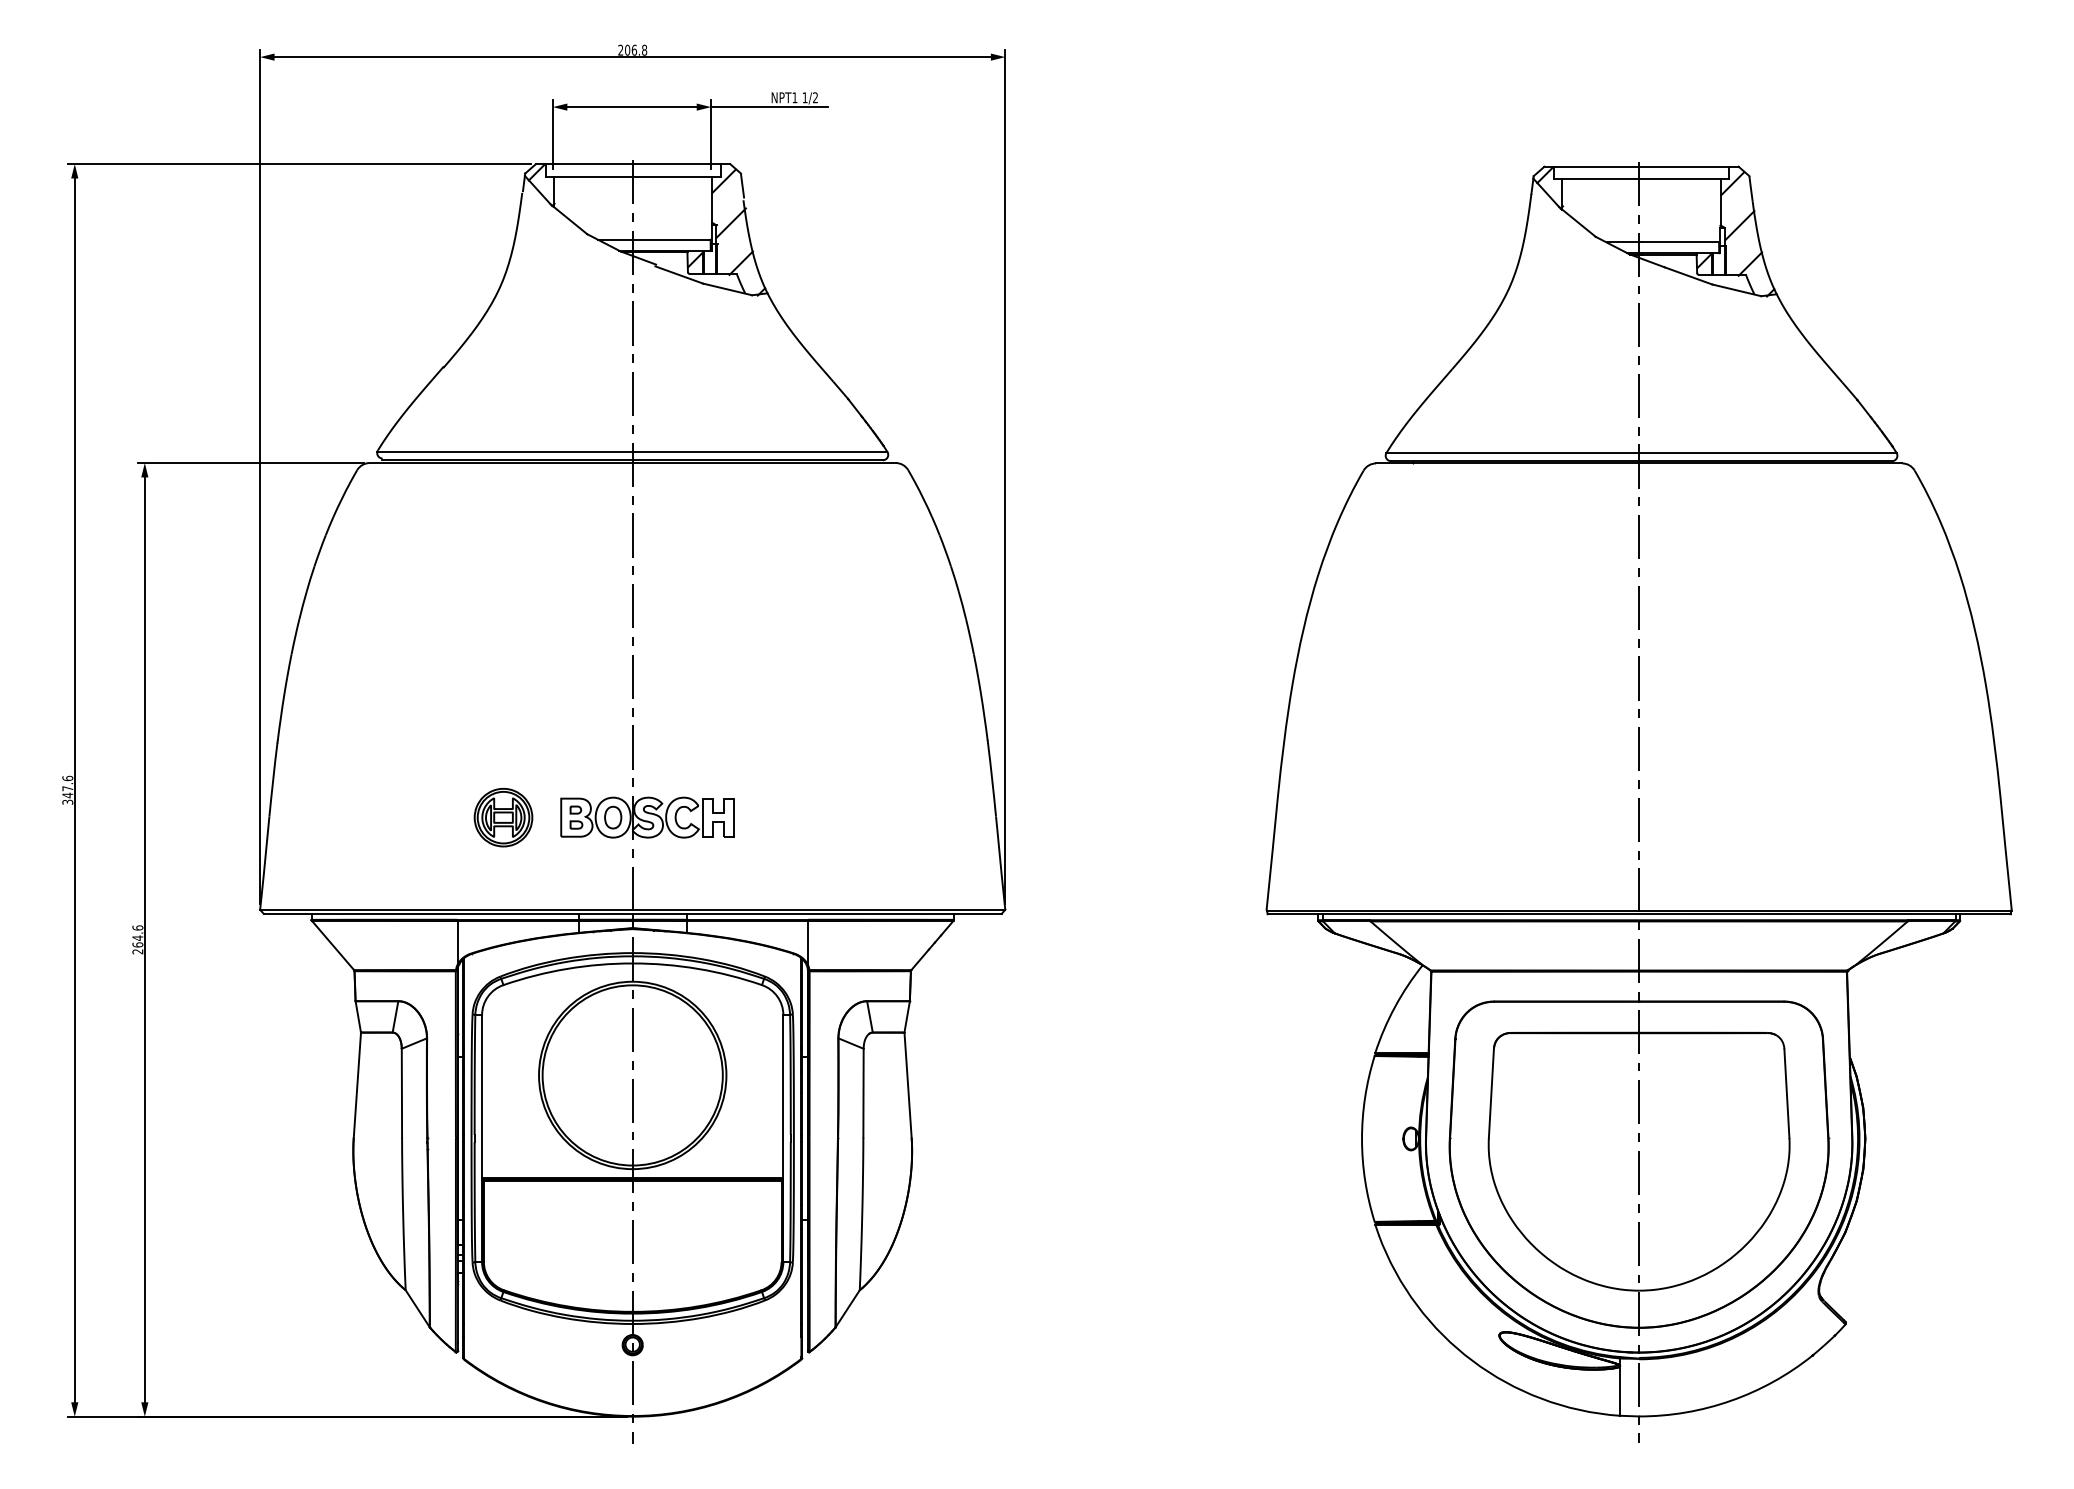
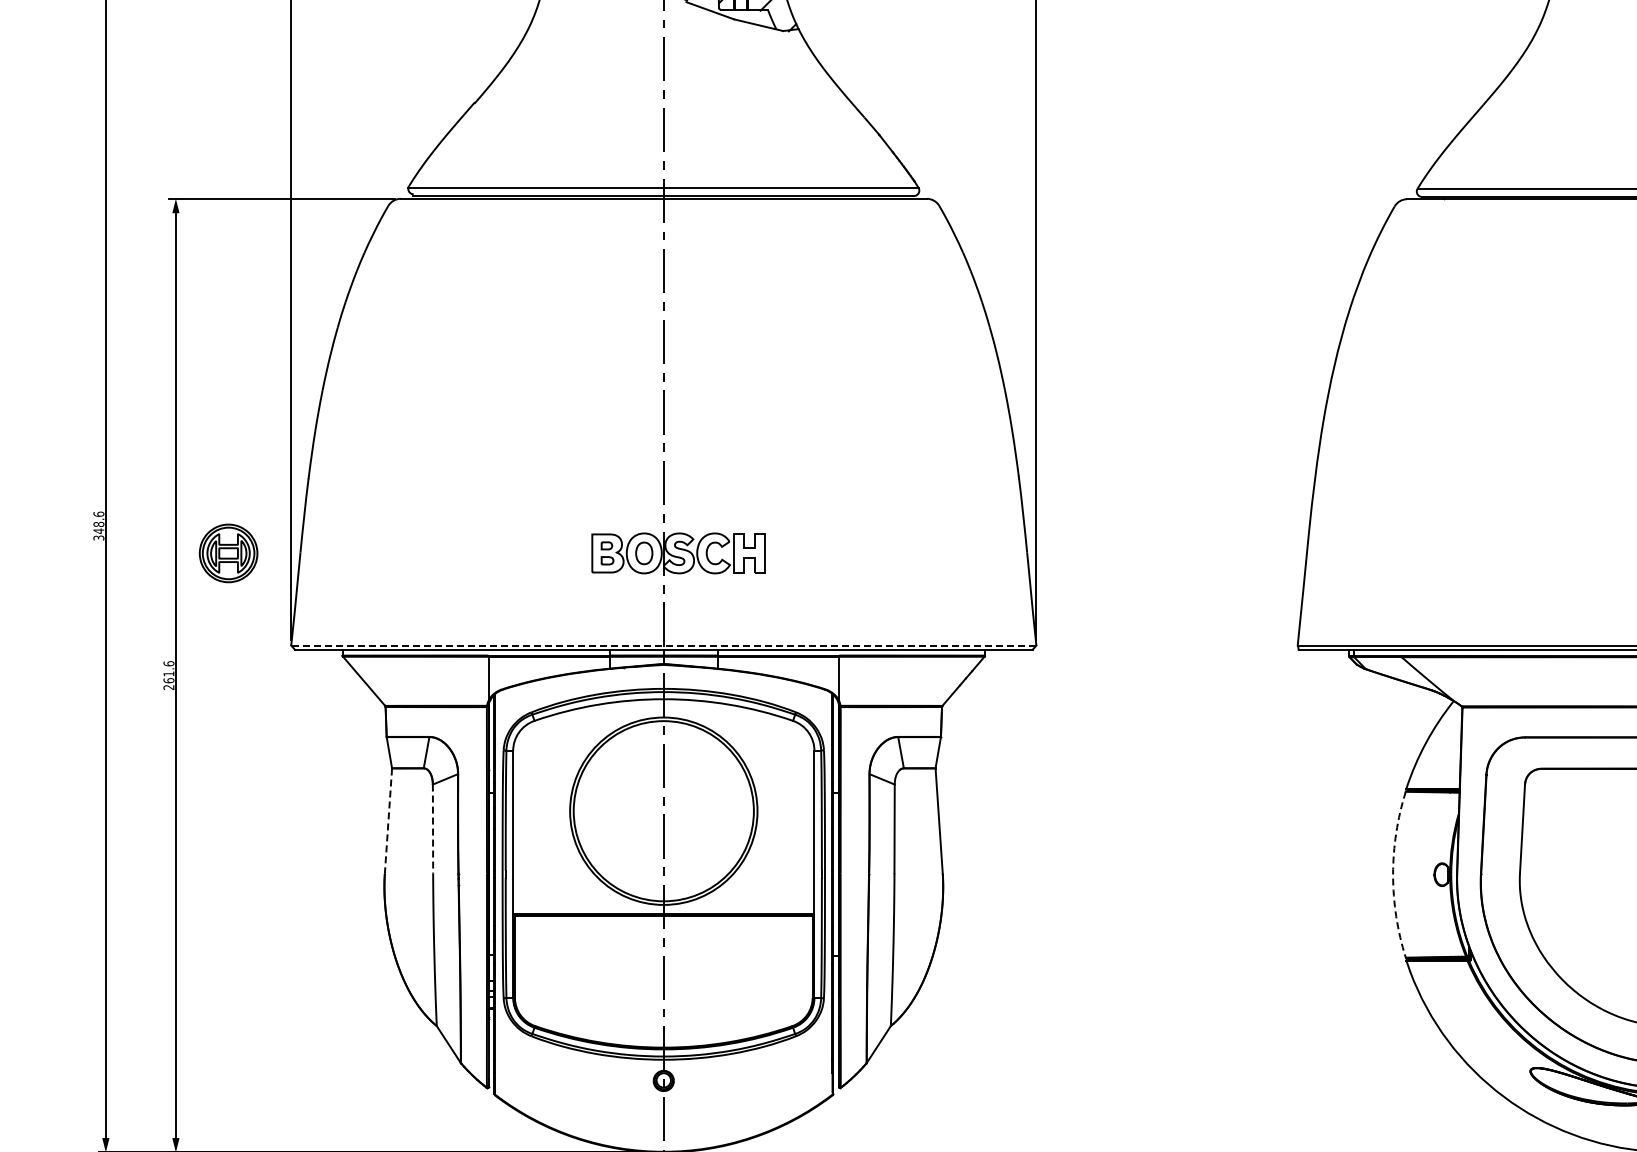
text: (67, 788) -> (98, 524), 347.6 -> 348.6
part: (503, 817) -> (228, 553), moved
line: (632, 909) -> (663, 645), solid -> dashed
text: (137, 937) -> (168, 673), 264.6 -> 261.6
line: (357, 1085) -> (388, 821), solid -> dashed
line: (401, 1093) -> (432, 829), solid -> dashed
arc: (1362, 1139) -> (1393, 875), solid -> dashed

